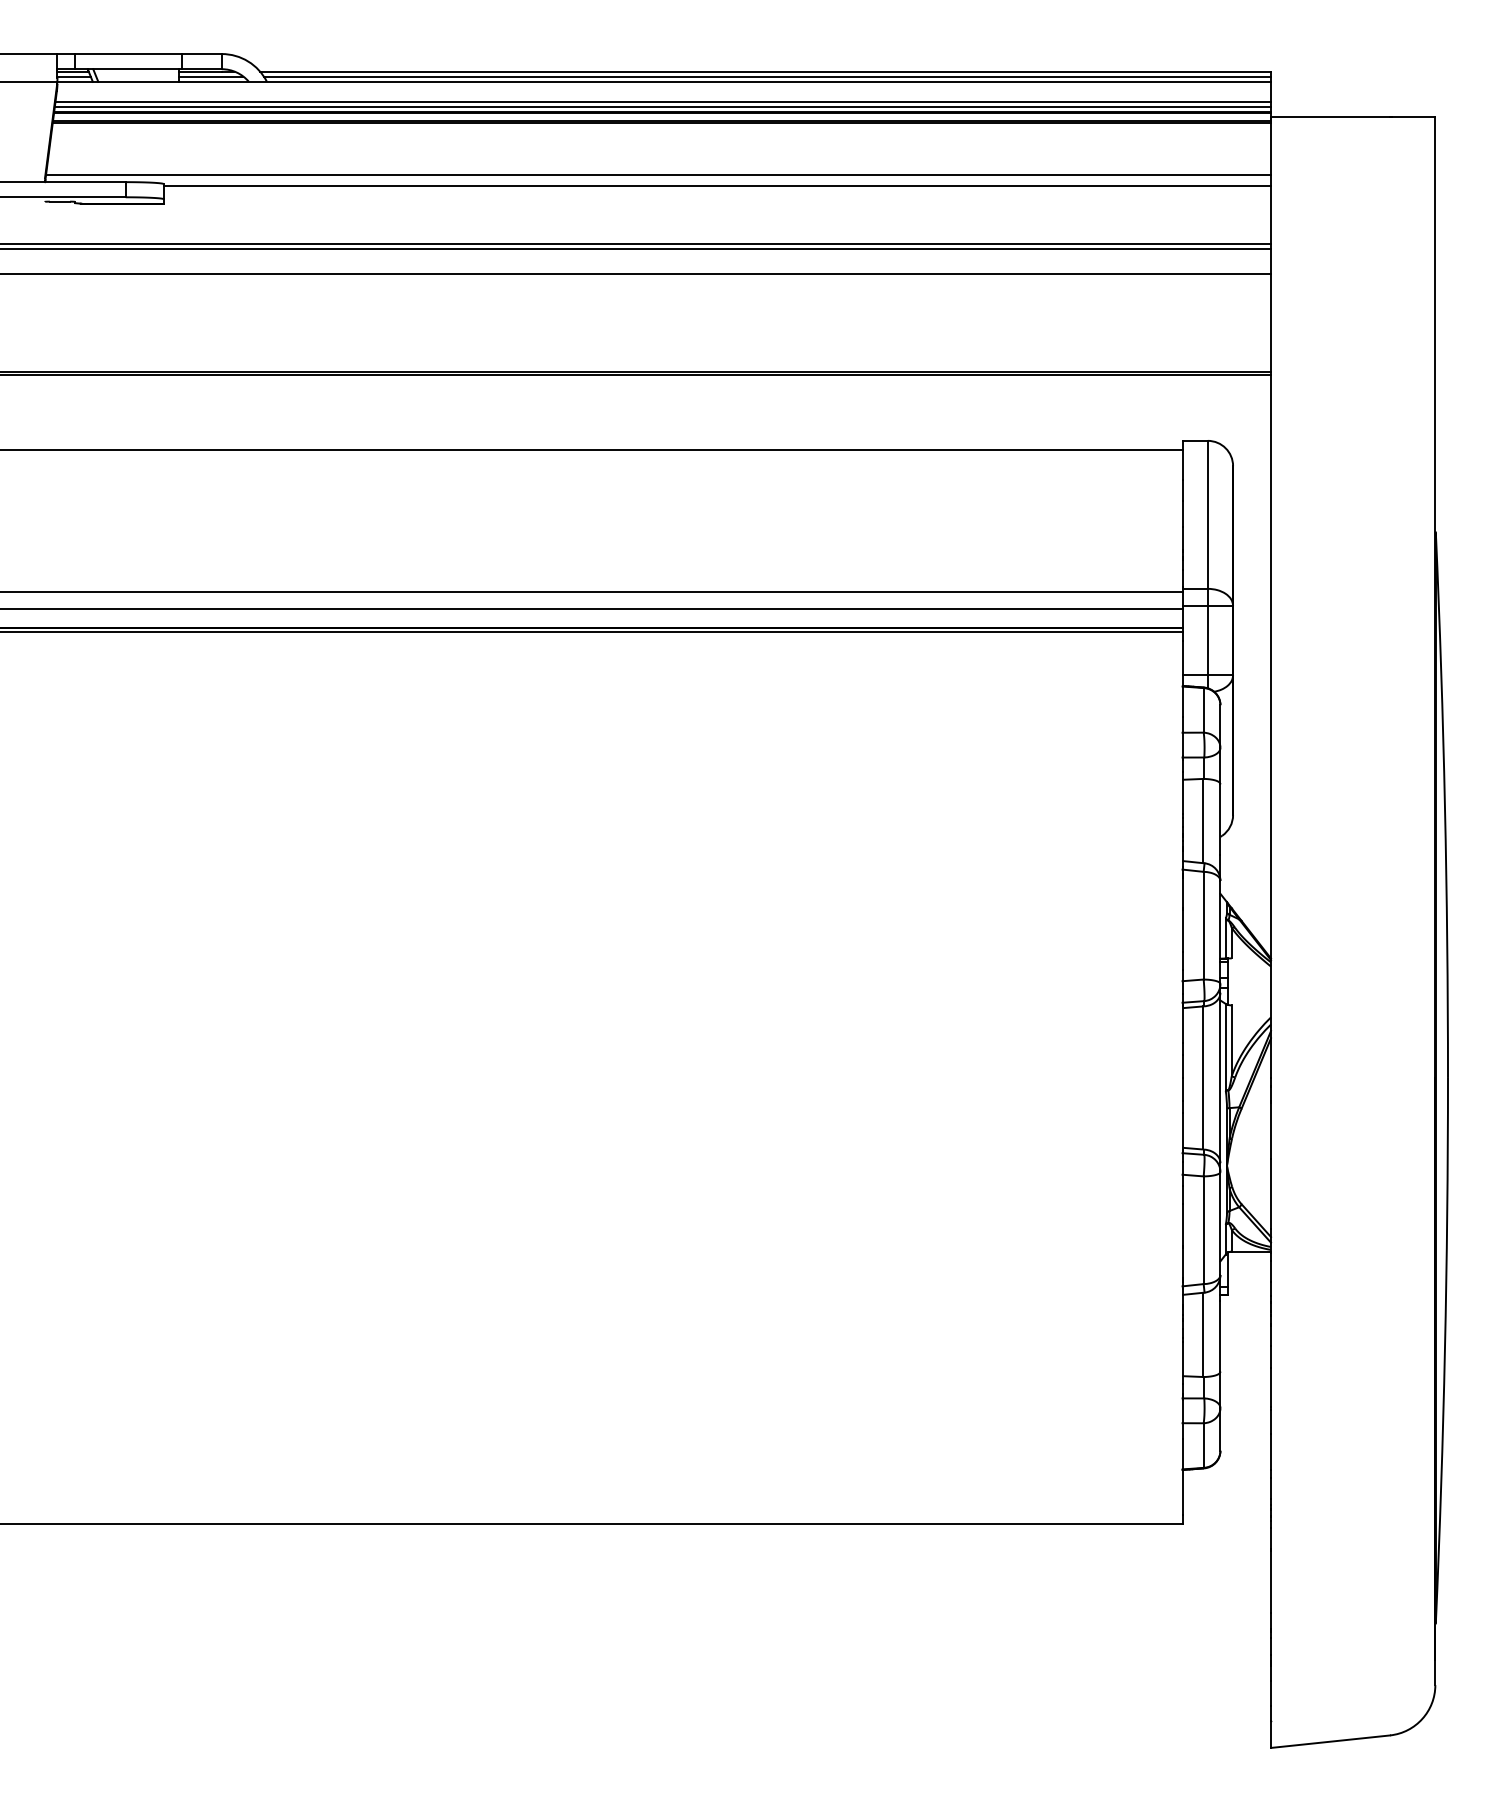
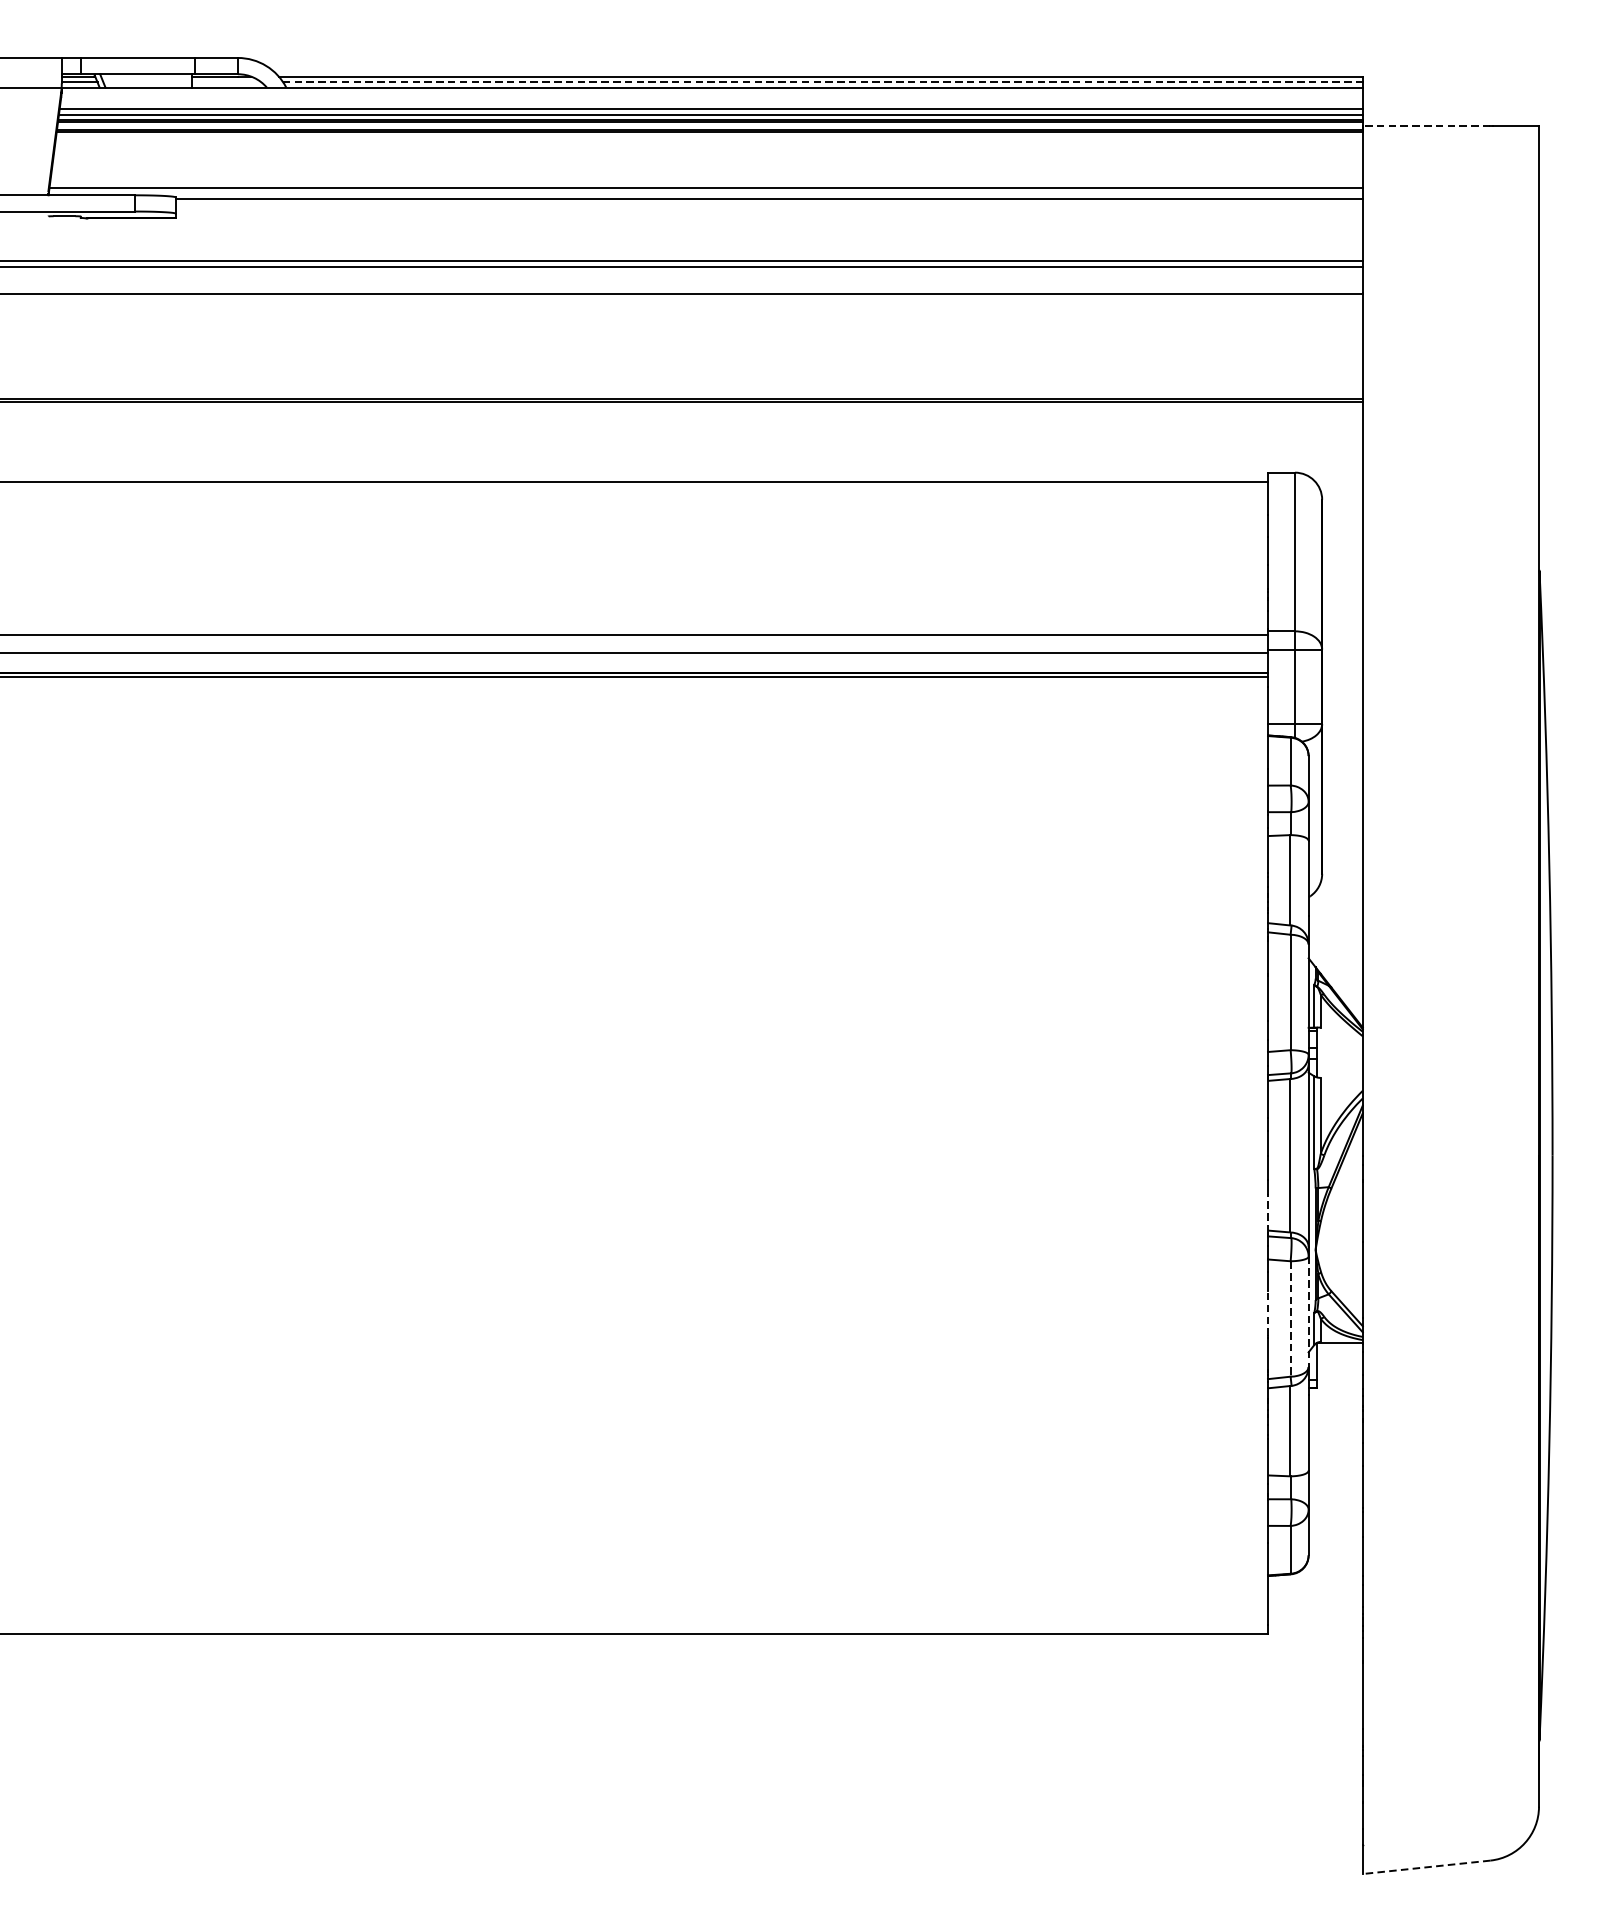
line: (210, 76) -> (225, 82), removed
line: (767, 76) -> (823, 82), solid -> dashed
line: (1330, 117) -> (1426, 126), solid -> dashed
line: (1182, 1130) -> (1267, 1212), solid -> dashed
line: (1182, 1224) -> (1267, 1312), solid -> dashed
line: (1220, 1224) -> (1308, 1312), solid -> dashed
line: (1203, 1230) -> (1290, 1319), solid -> dashed
line: (1330, 1741) -> (1426, 1867), solid -> dashed

